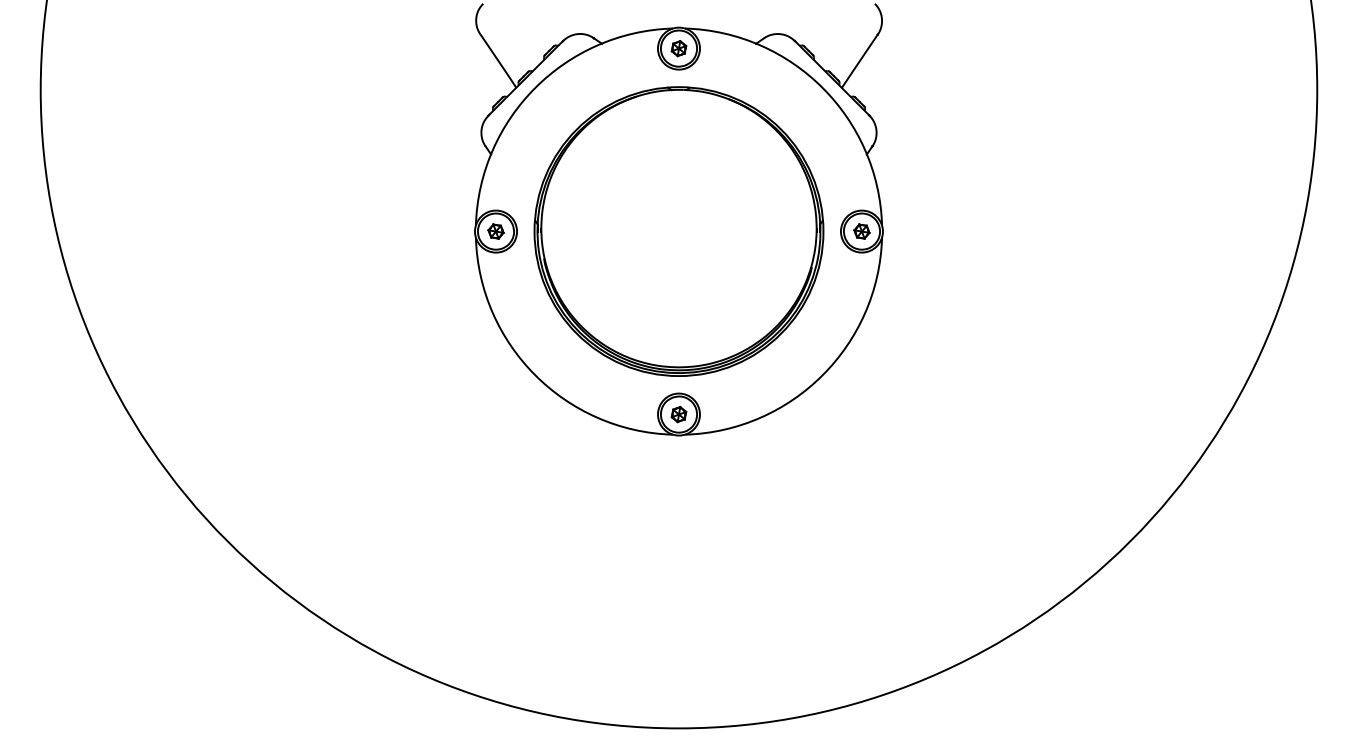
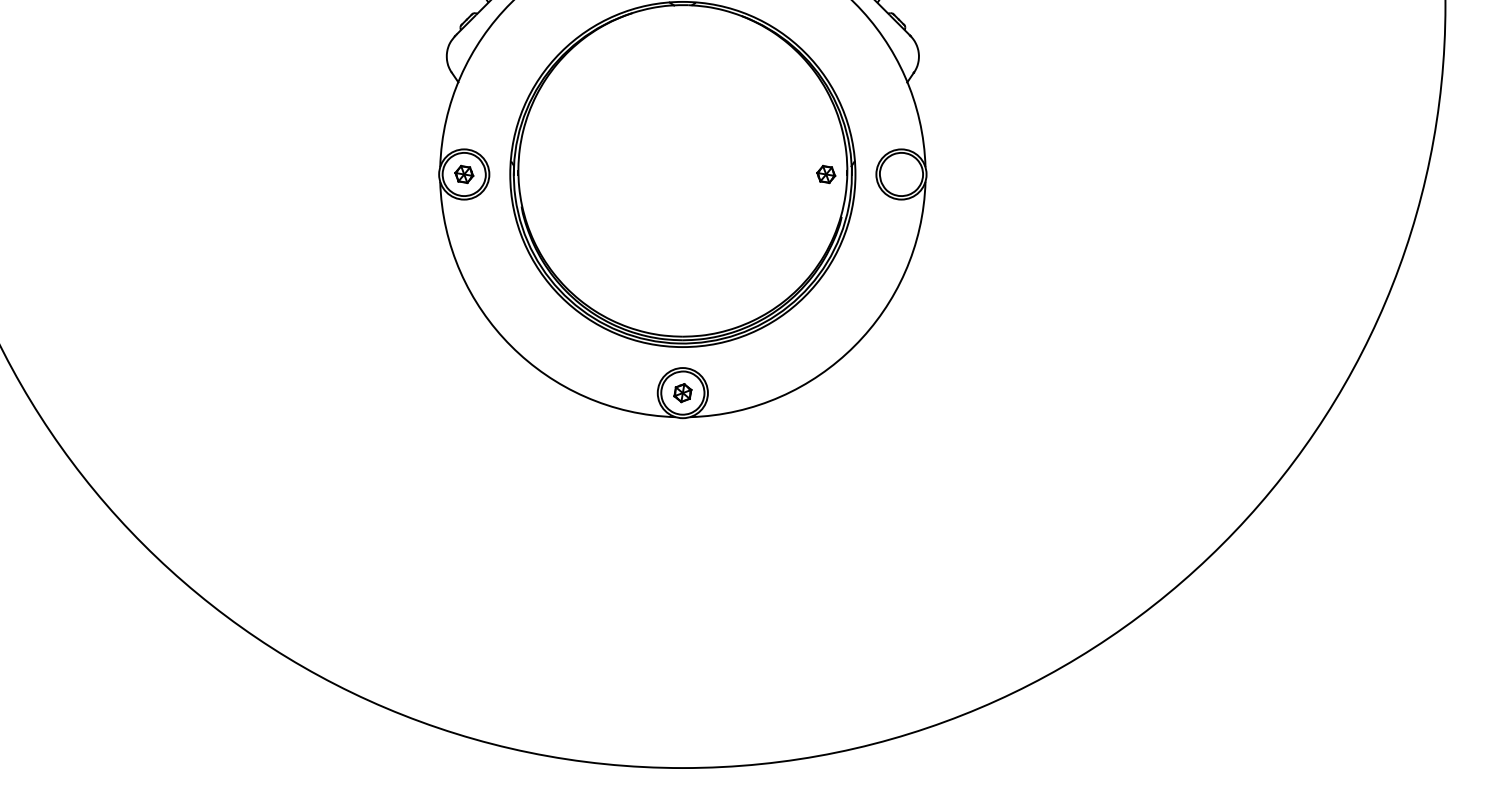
part: (861, 231) -> (825, 174), moved

